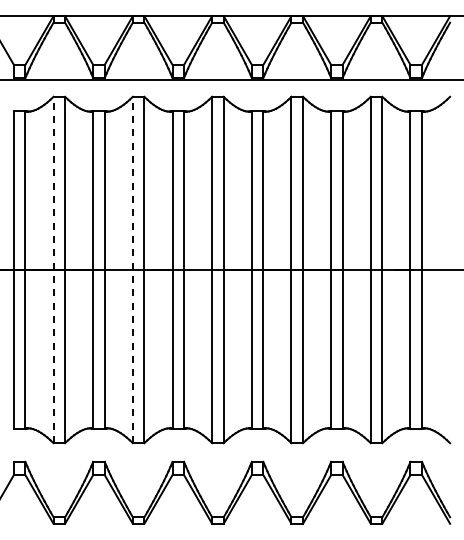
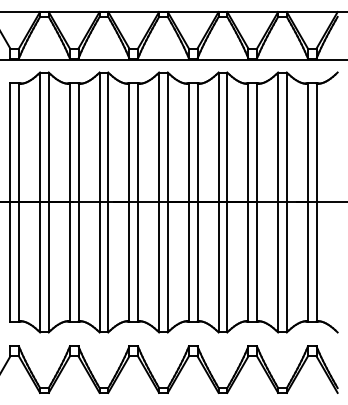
line: (53, 269) -> (40, 202), dashed -> solid
line: (132, 269) -> (99, 202), dashed -> solid

